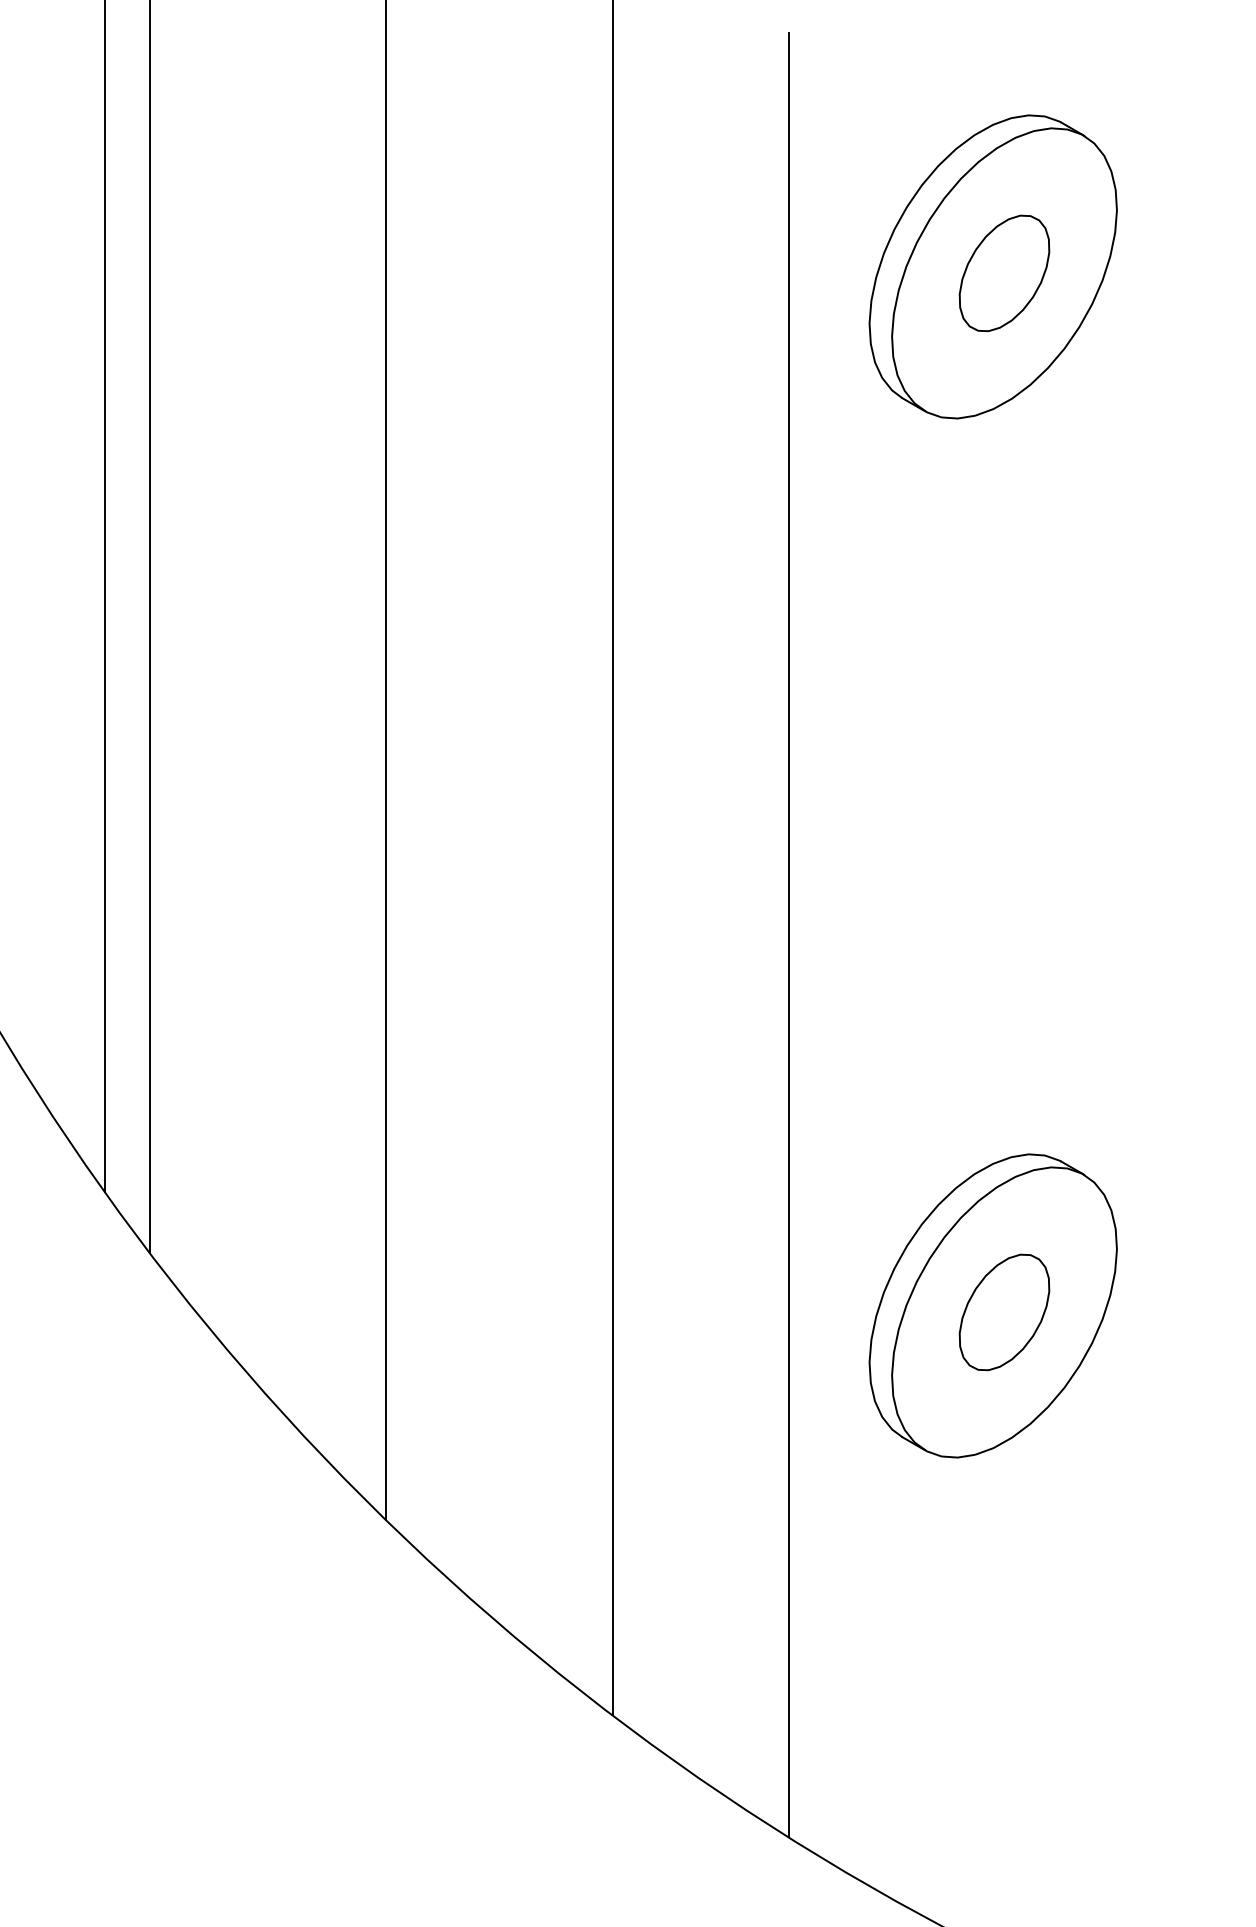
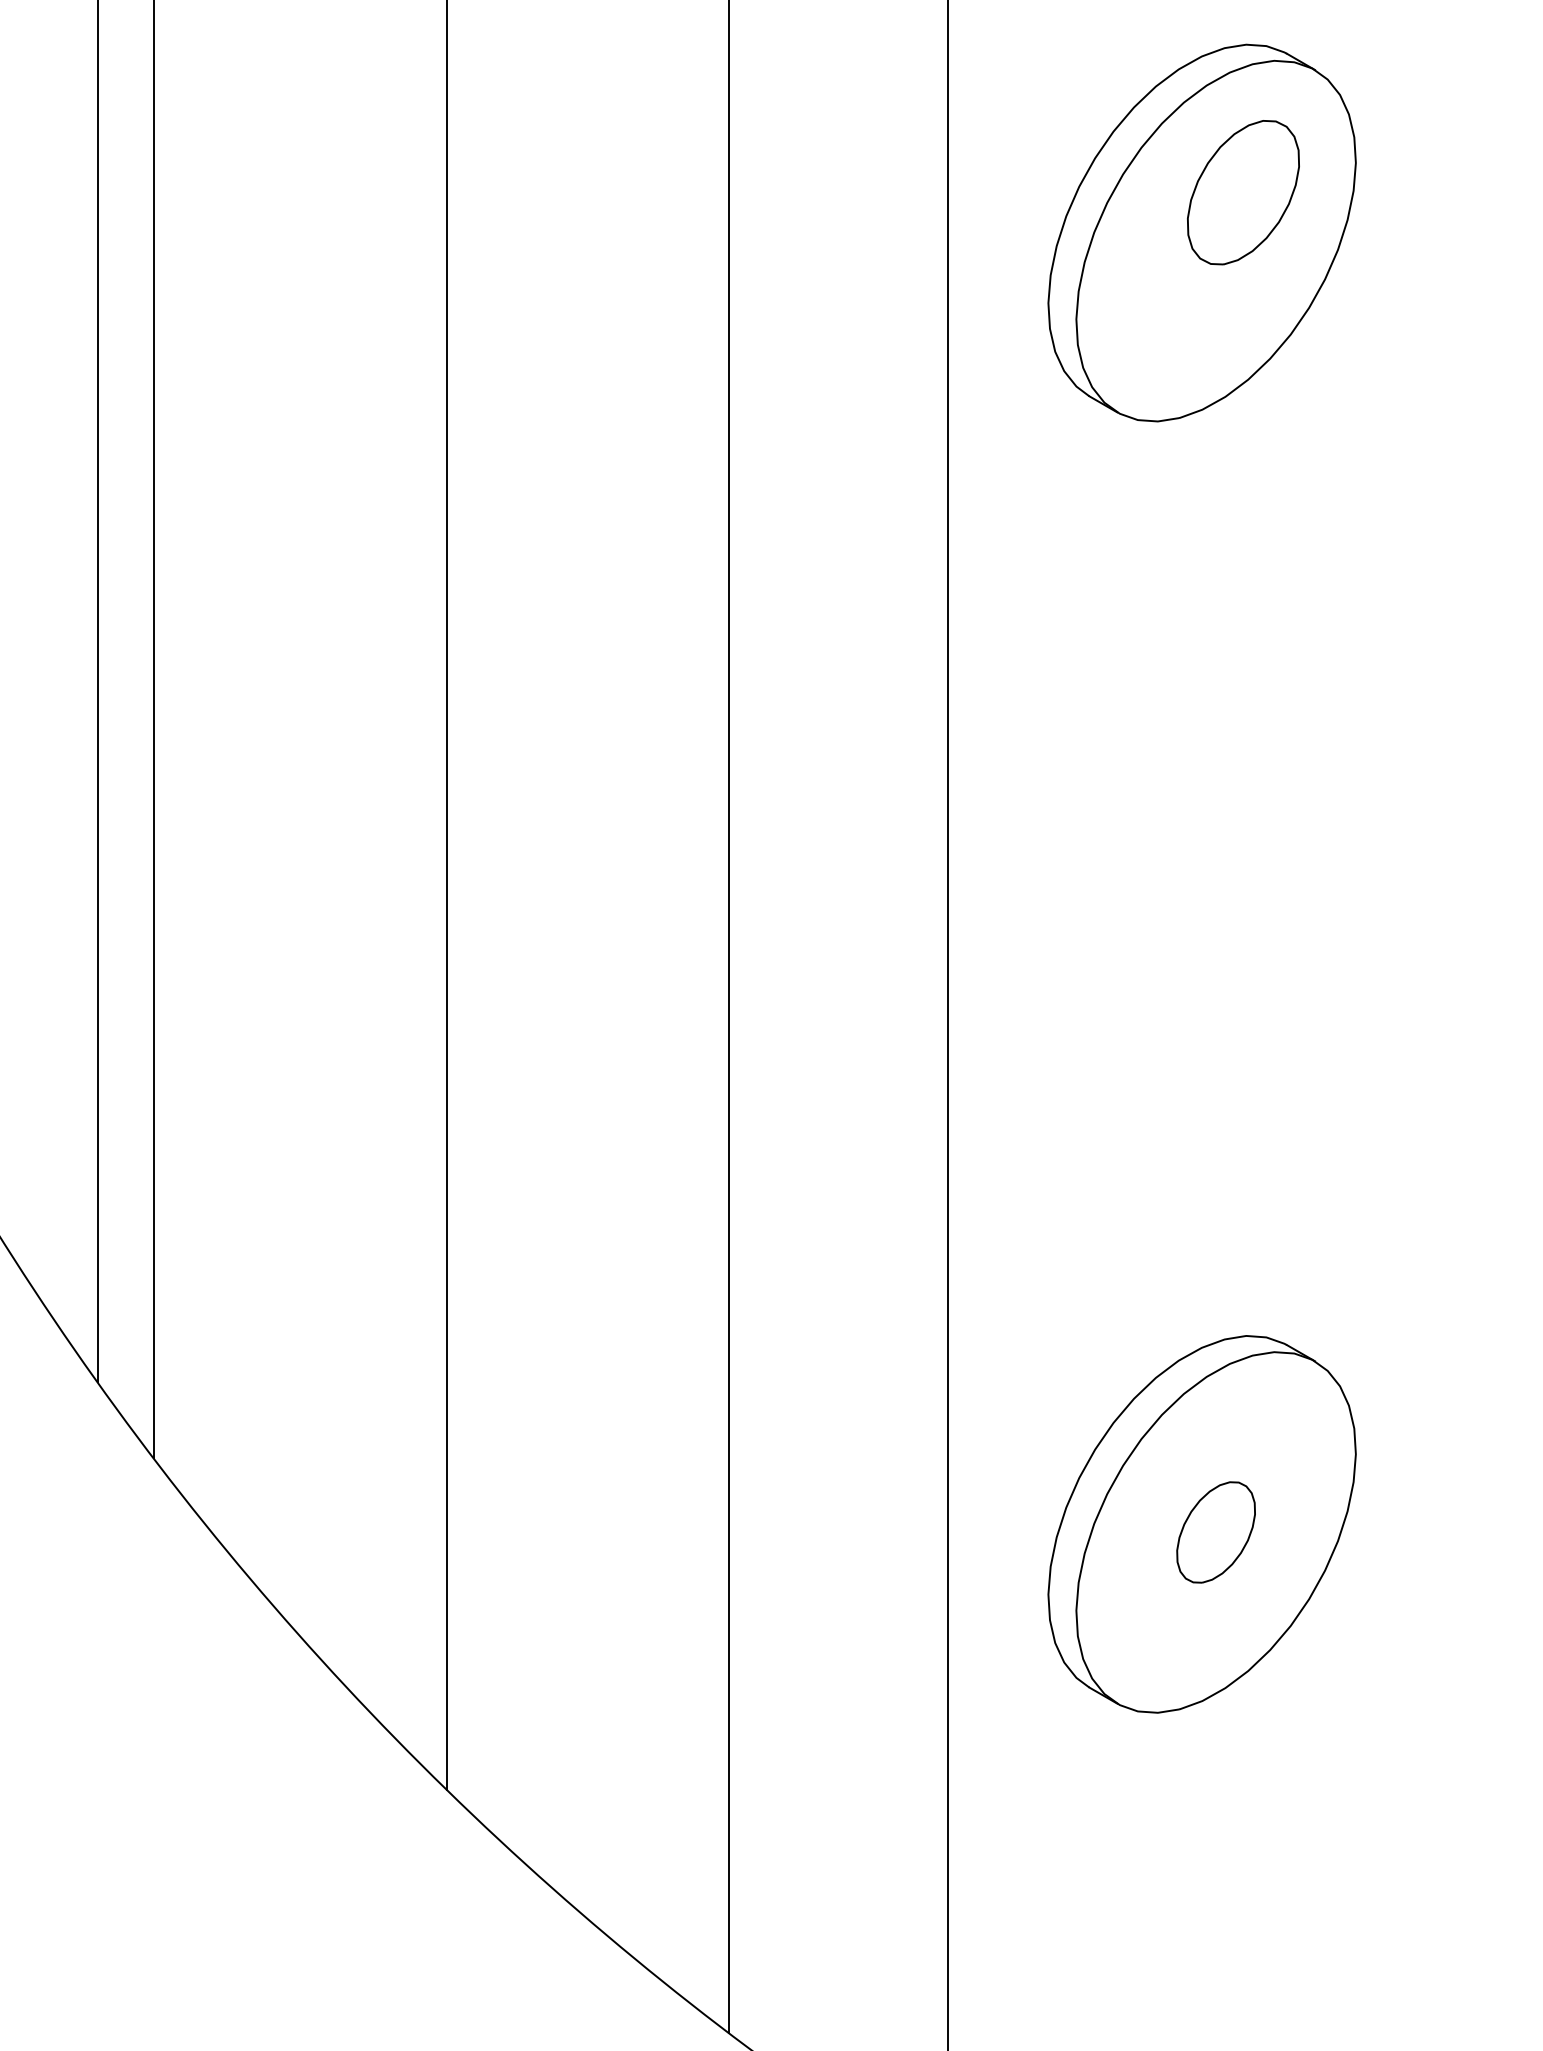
part: (1004, 273) -> (1243, 192), moved
part: (1004, 1312) -> (1216, 1532), size x0.7

